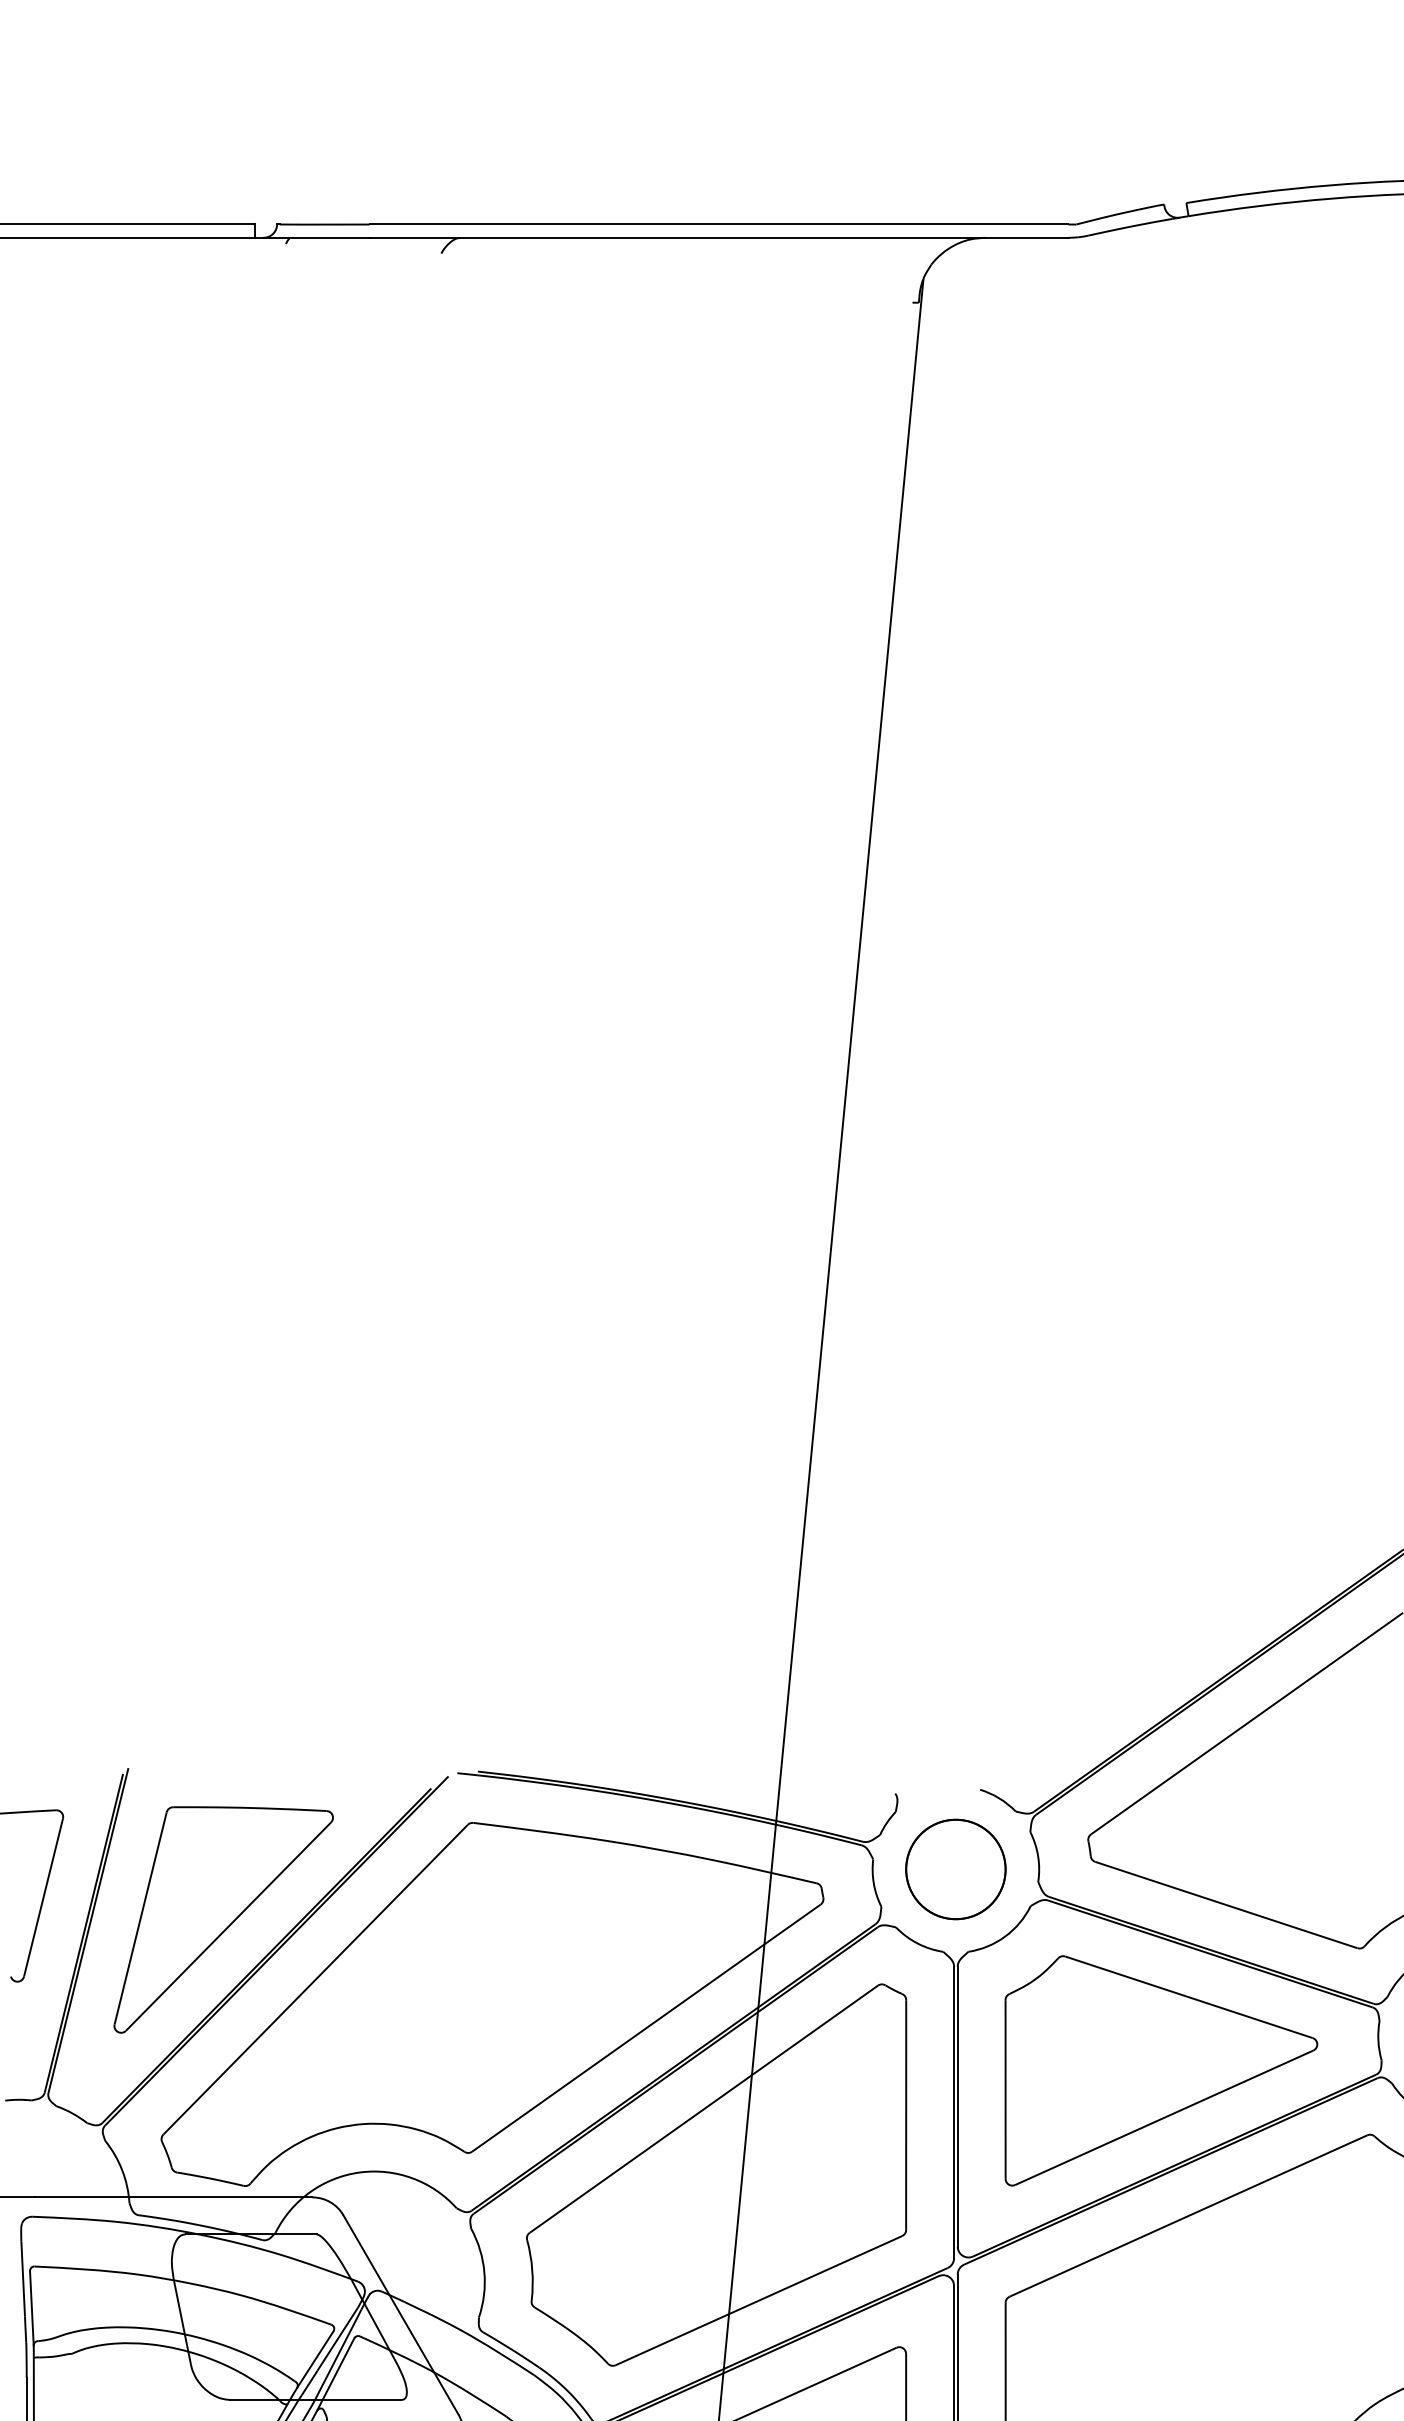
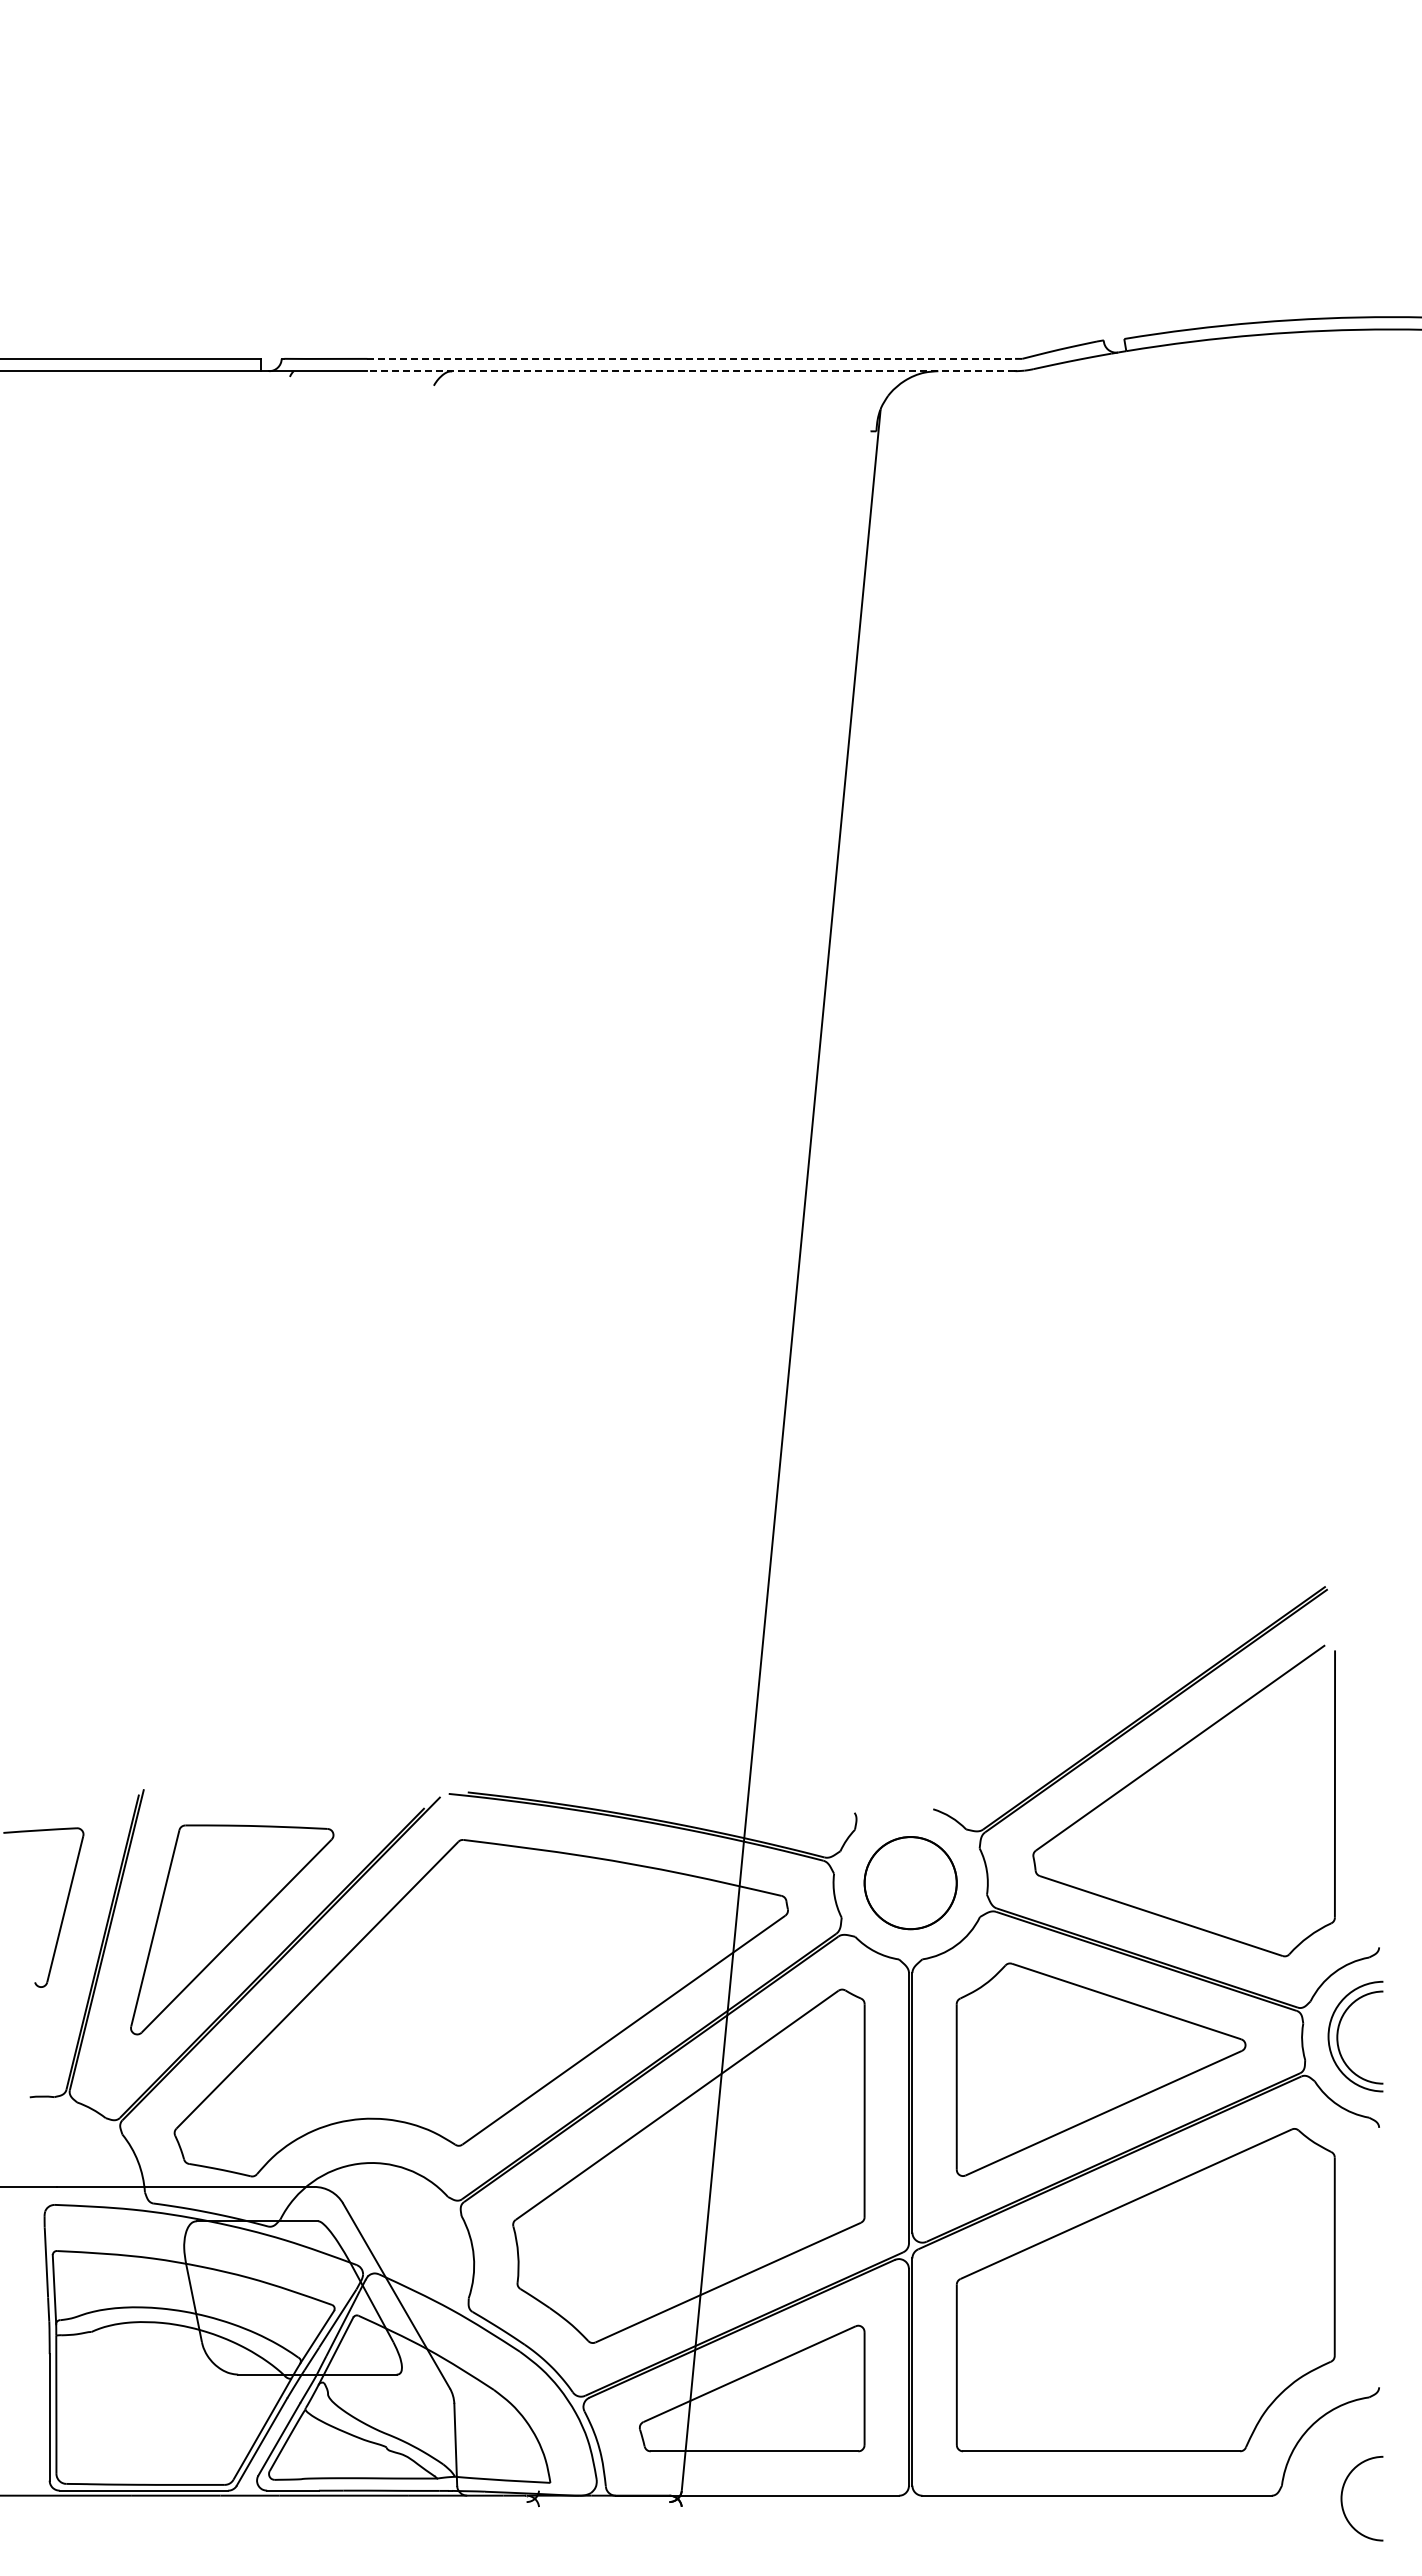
line: (719, 224) -> (691, 358), solid -> dashed
line: (719, 238) -> (691, 371), solid -> dashed

